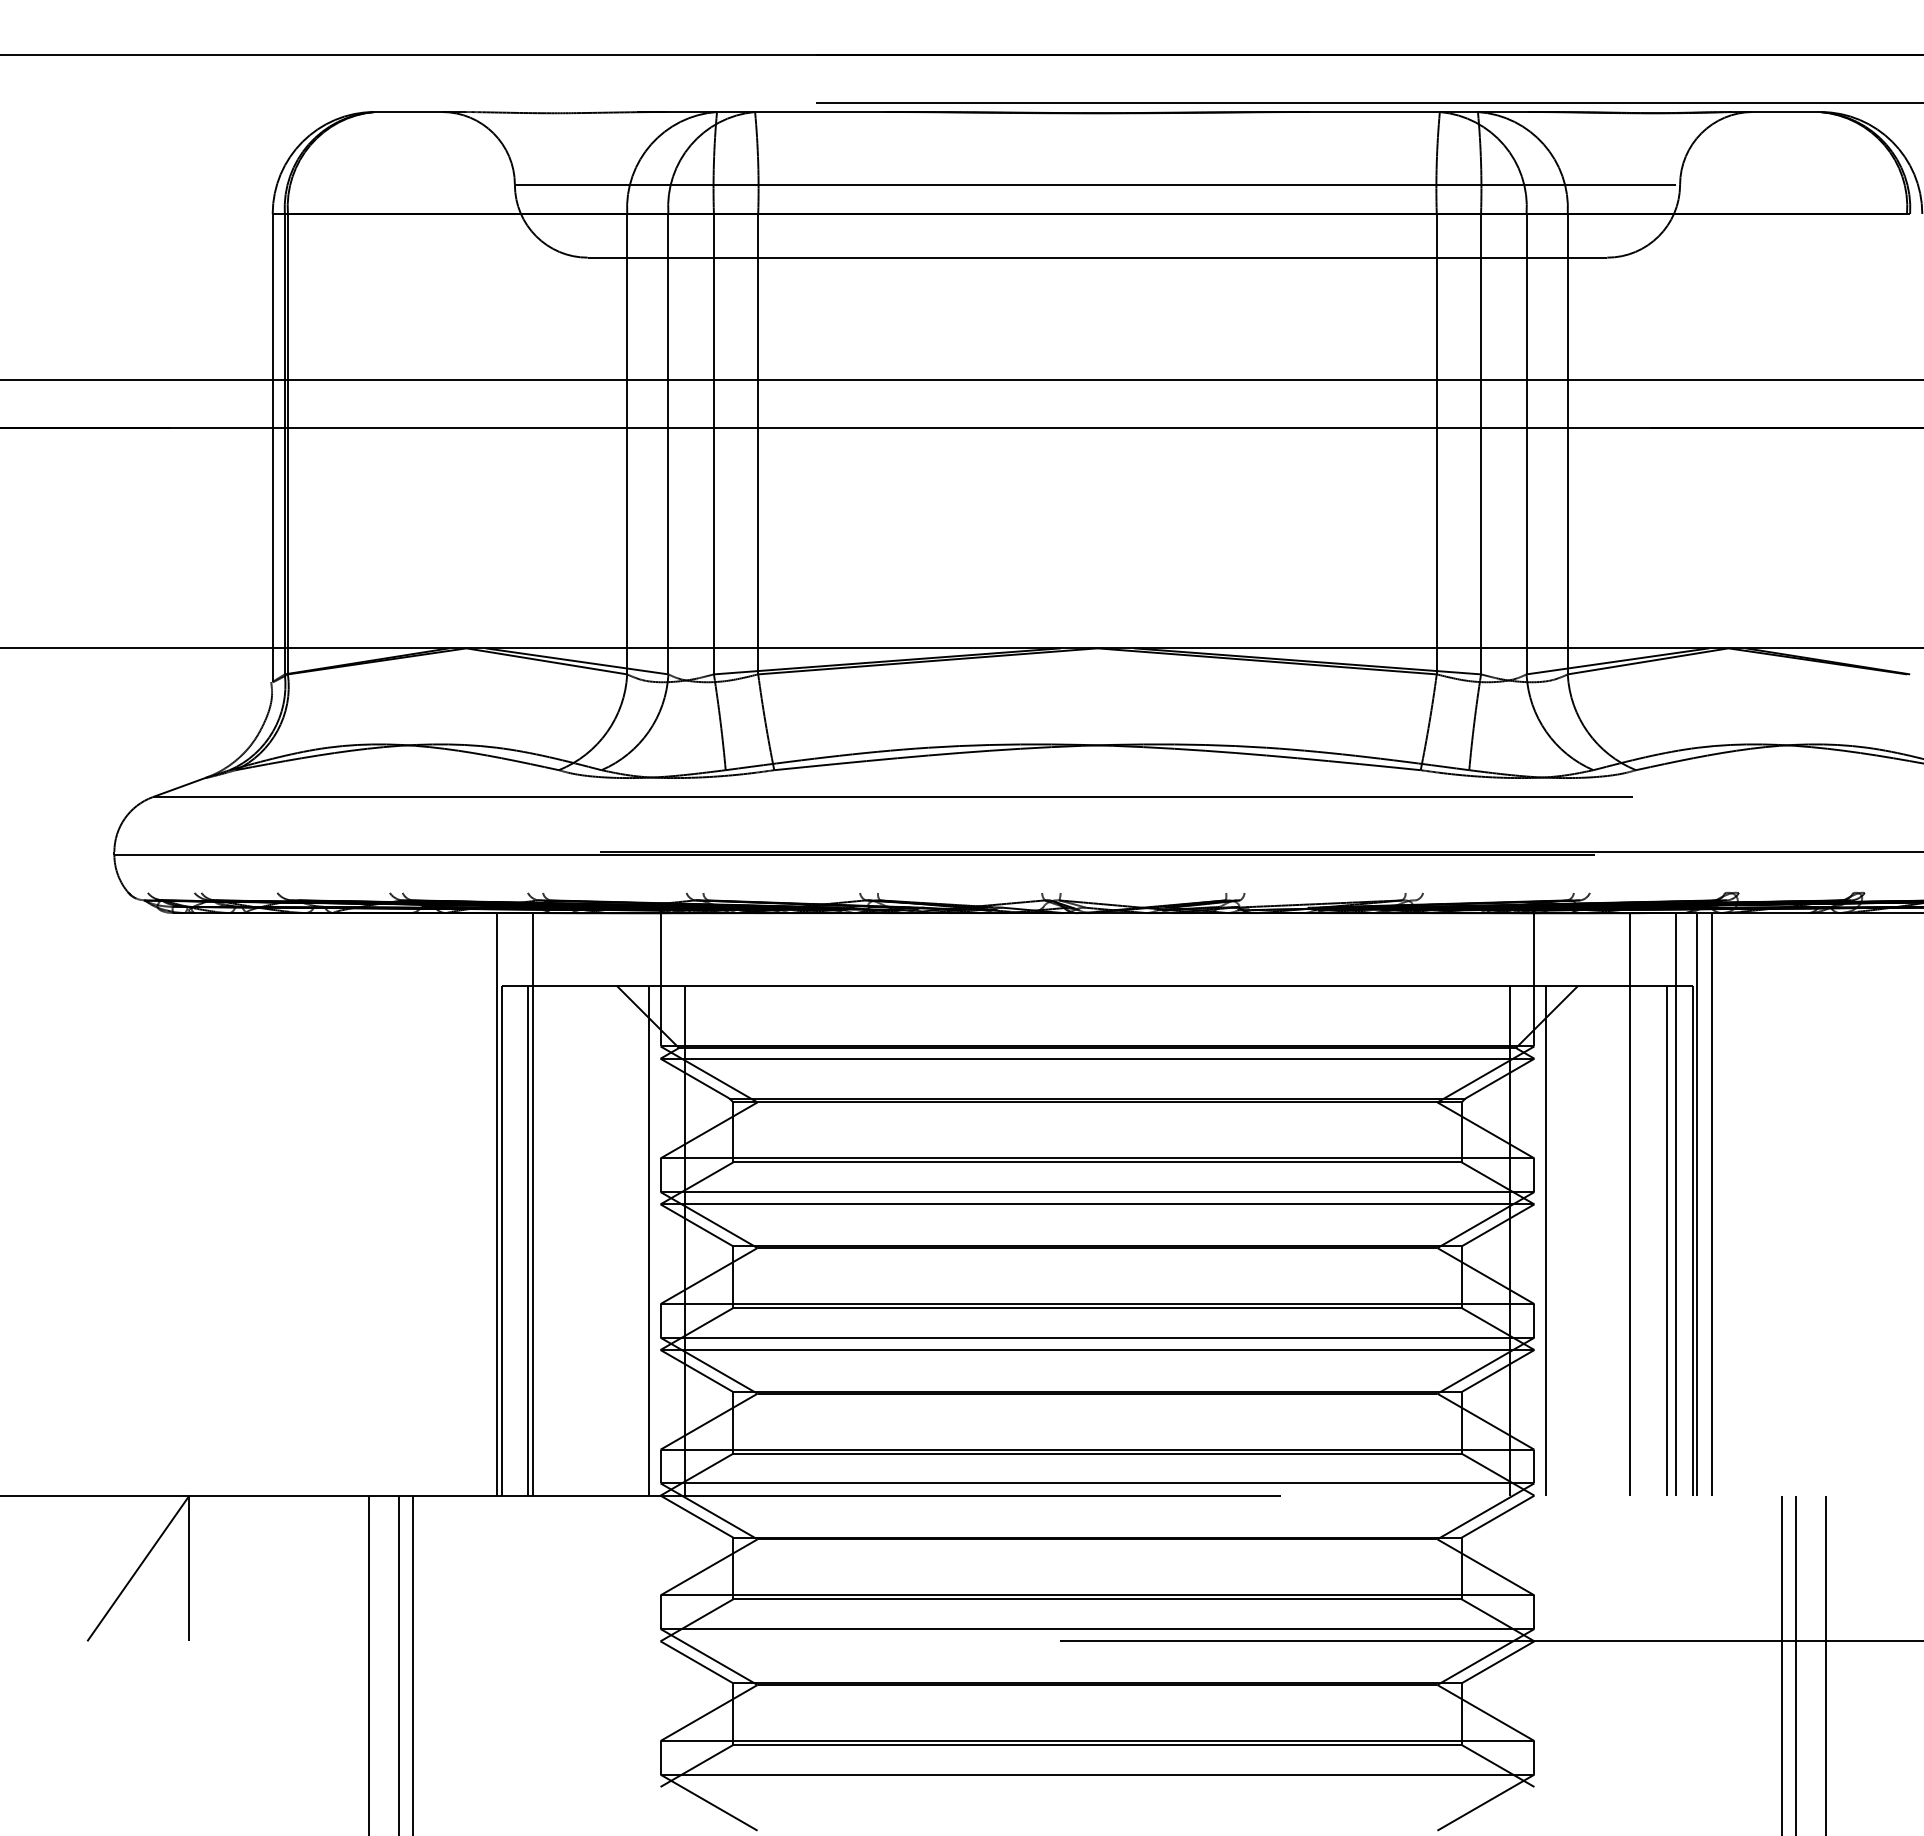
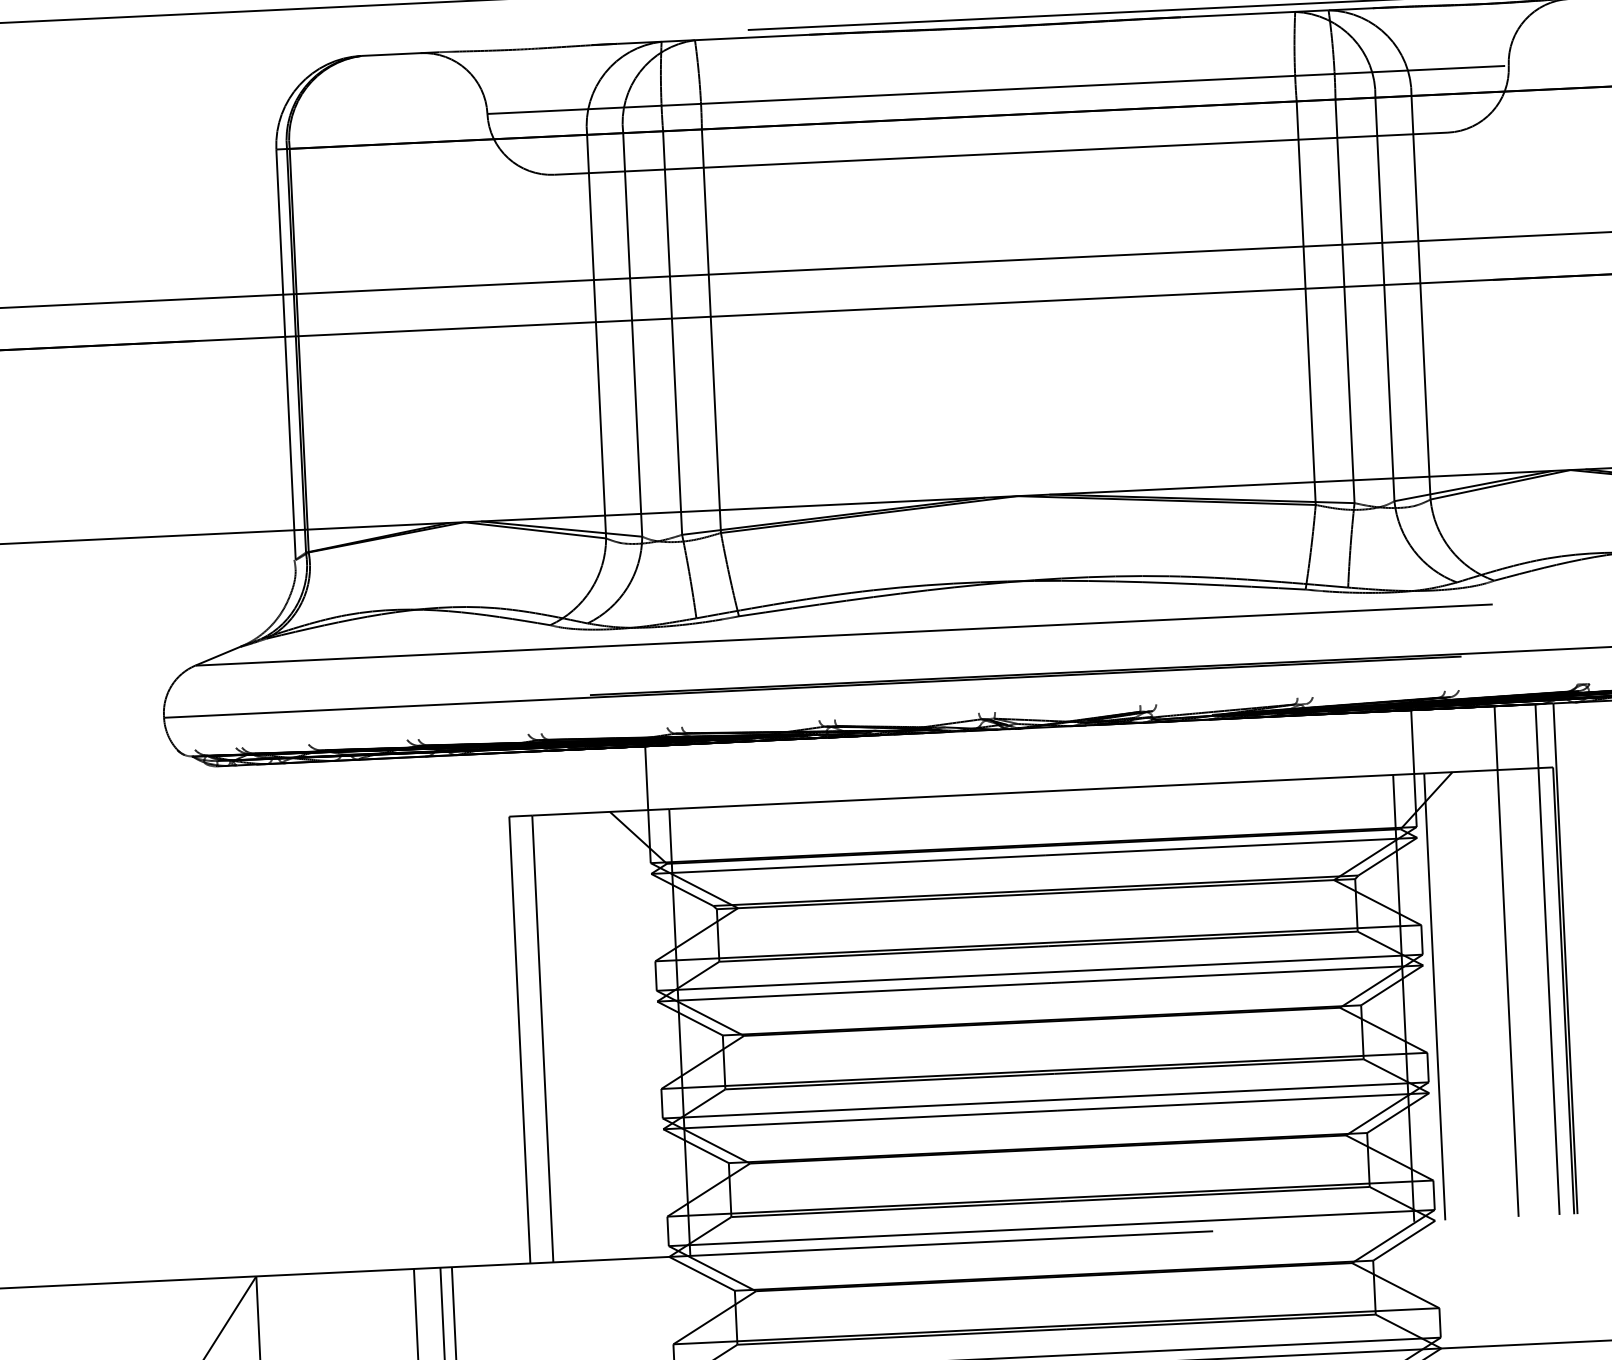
line: (497, 1204) -> (514, 1008), removed
line: (532, 1204) -> (545, 1006), removed
line: (1712, 1204) -> (1579, 958), removed
line: (649, 1240) -> (649, 1033), removed
line: (1666, 1240) -> (1540, 991), removed

